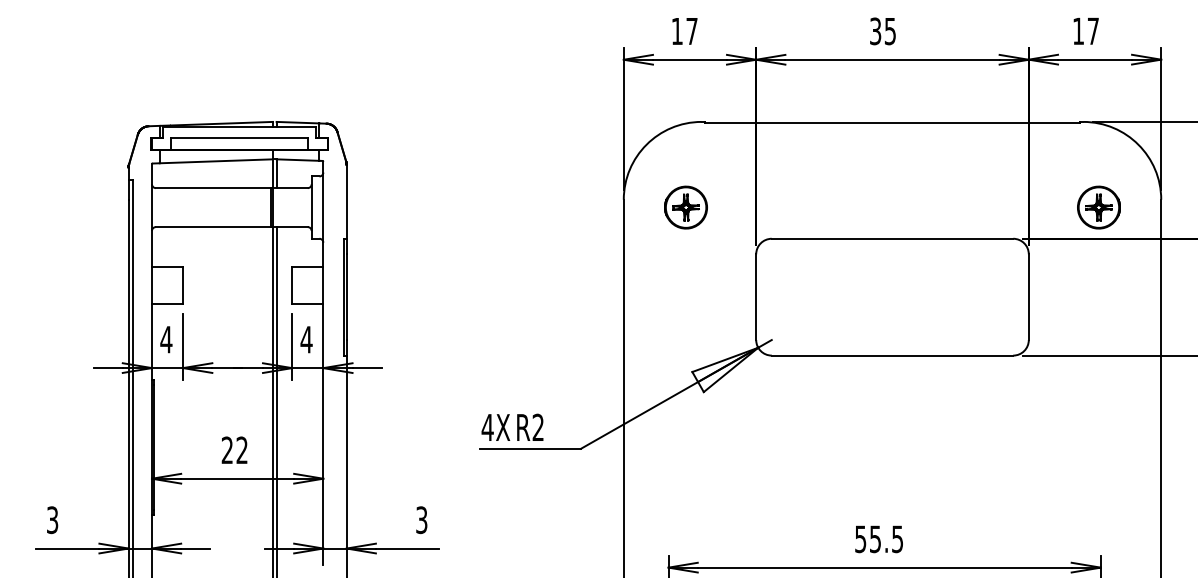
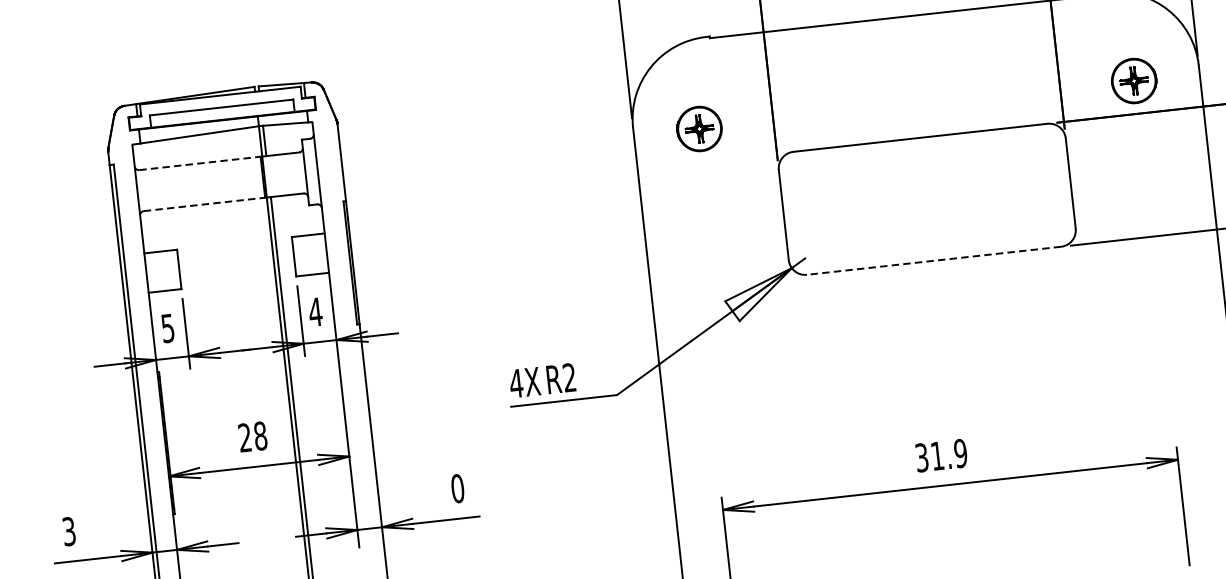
line: (213, 188) -> (199, 163), solid -> dashed
line: (213, 227) -> (204, 204), solid -> dashed
text: (166, 339) -> (168, 328), 4 -> 5
line: (892, 355) -> (934, 260), solid -> dashed
text: (241, 450) -> (259, 436), 22 -> 28
text: (421, 520) -> (457, 489), 3 -> 0
text: (879, 539) -> (941, 455), 55.5 -> 31.9

